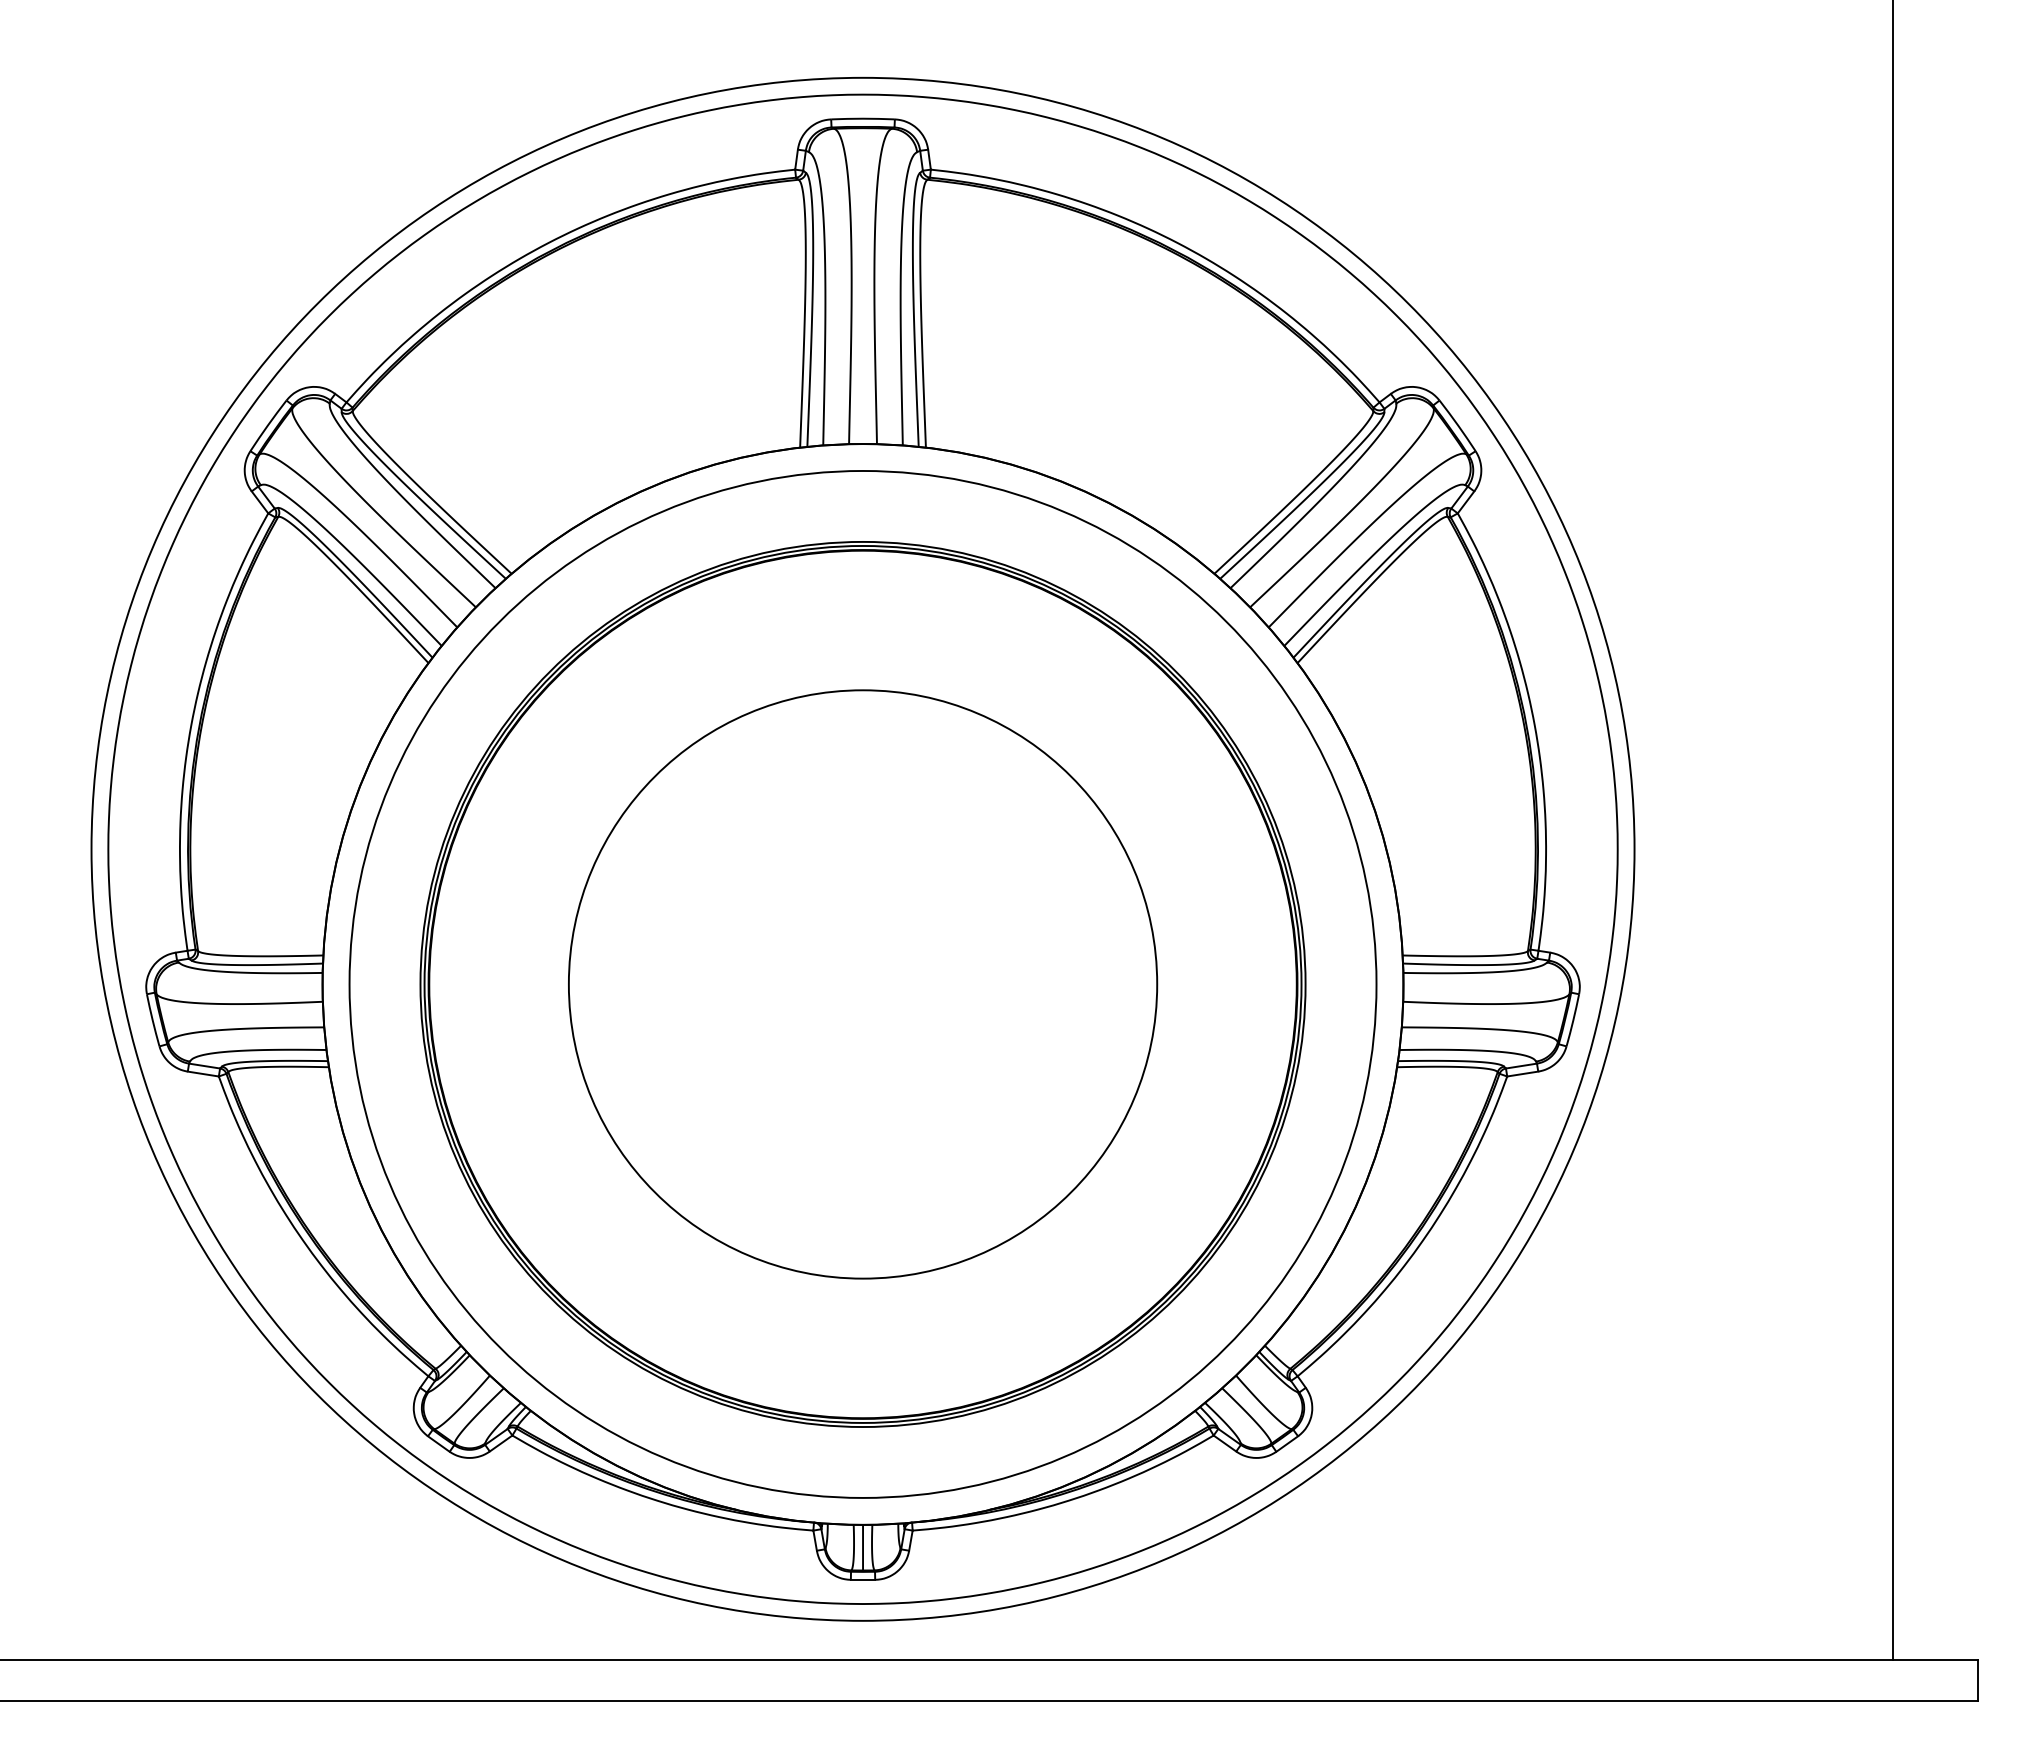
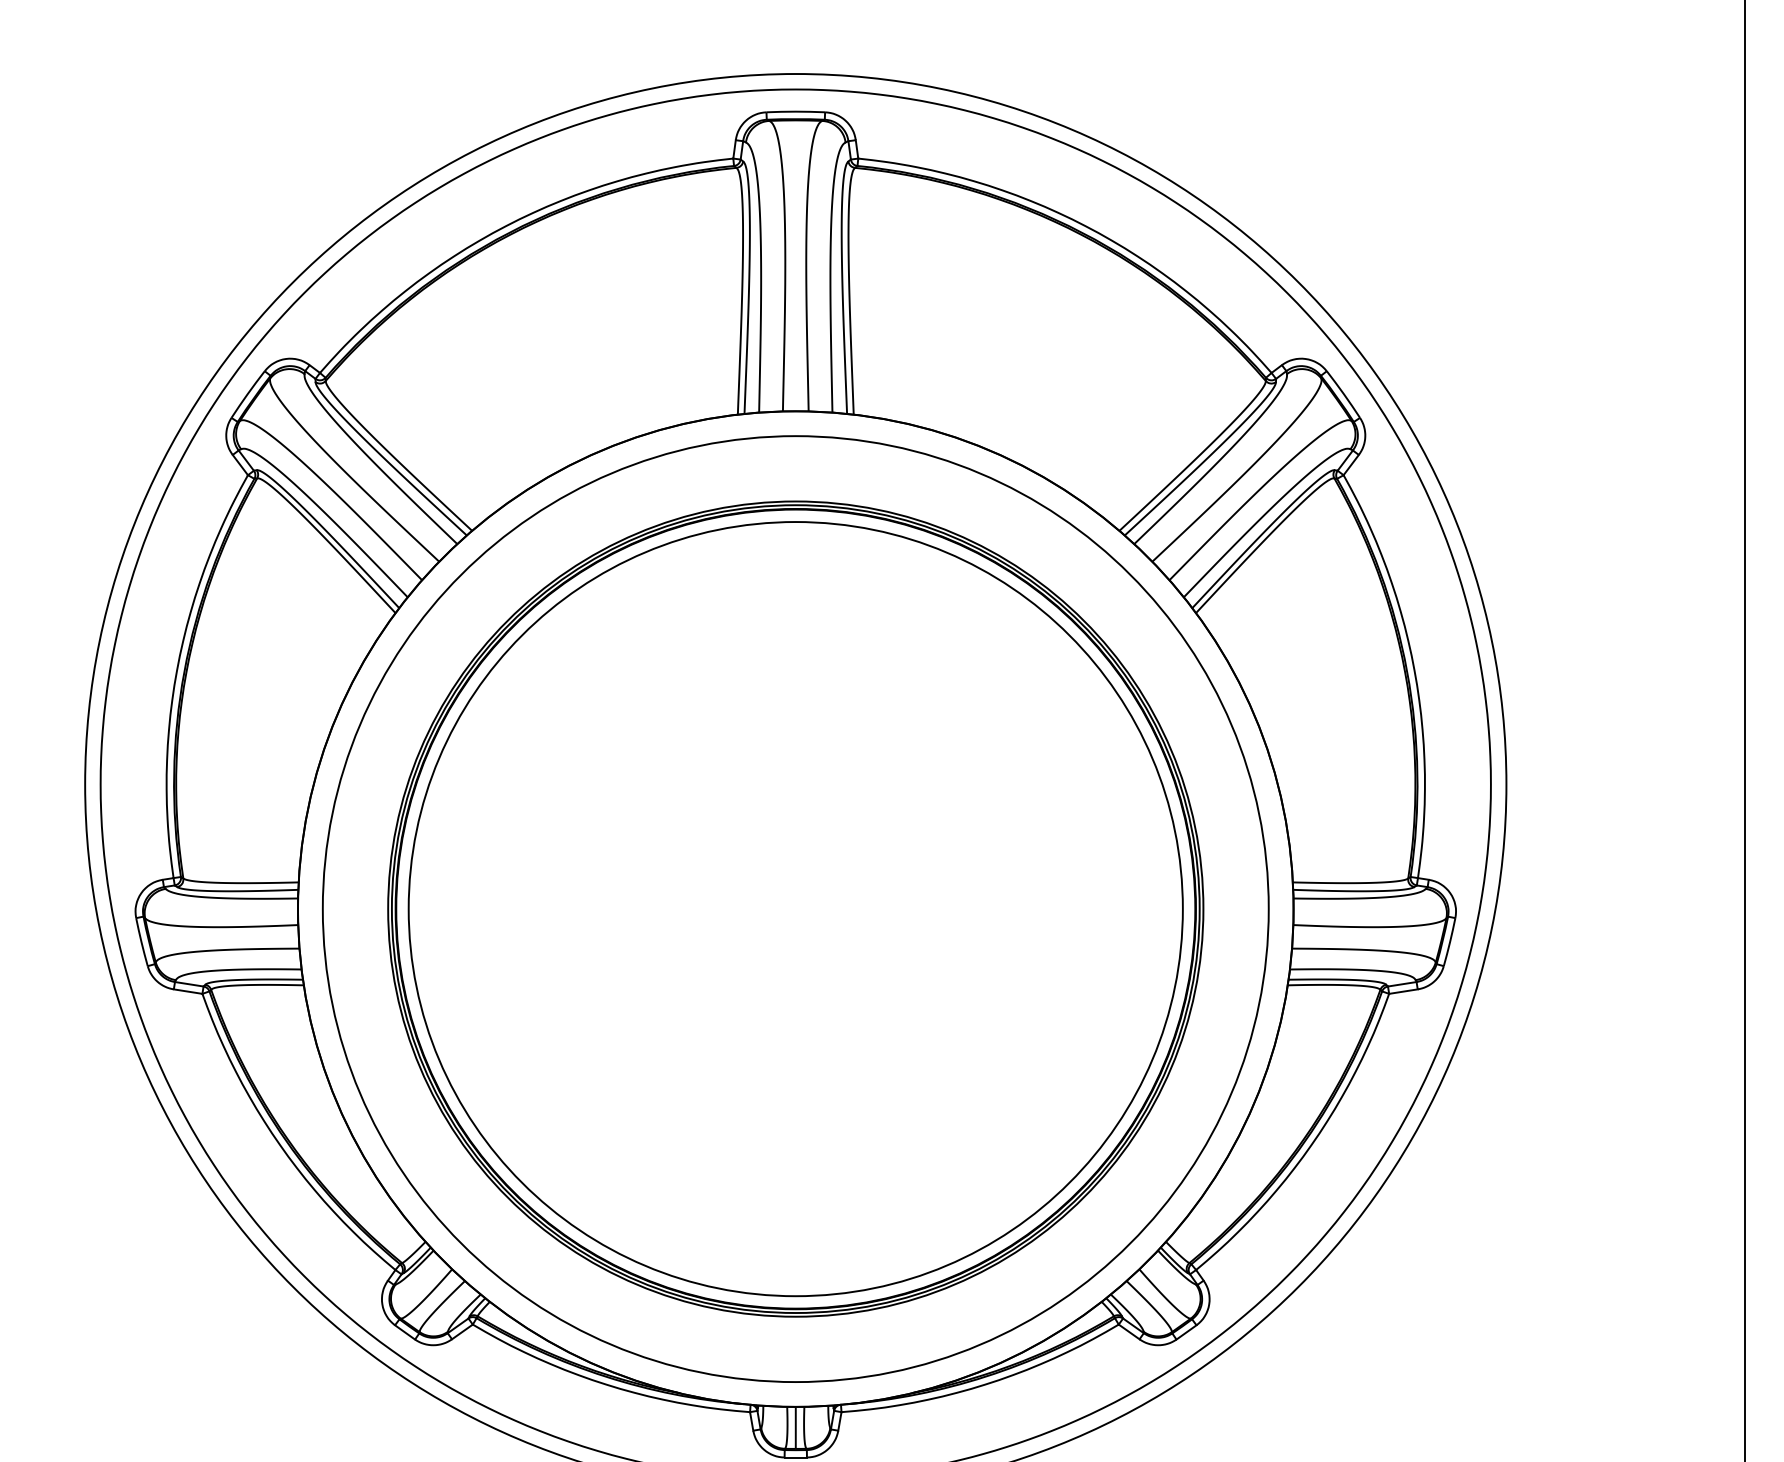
circle: (862, 984) -> (795, 909), size x1.43

